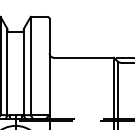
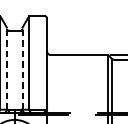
line: (7, 71) -> (6, 68), solid -> dashed
line: (23, 71) -> (22, 68), solid -> dashed

